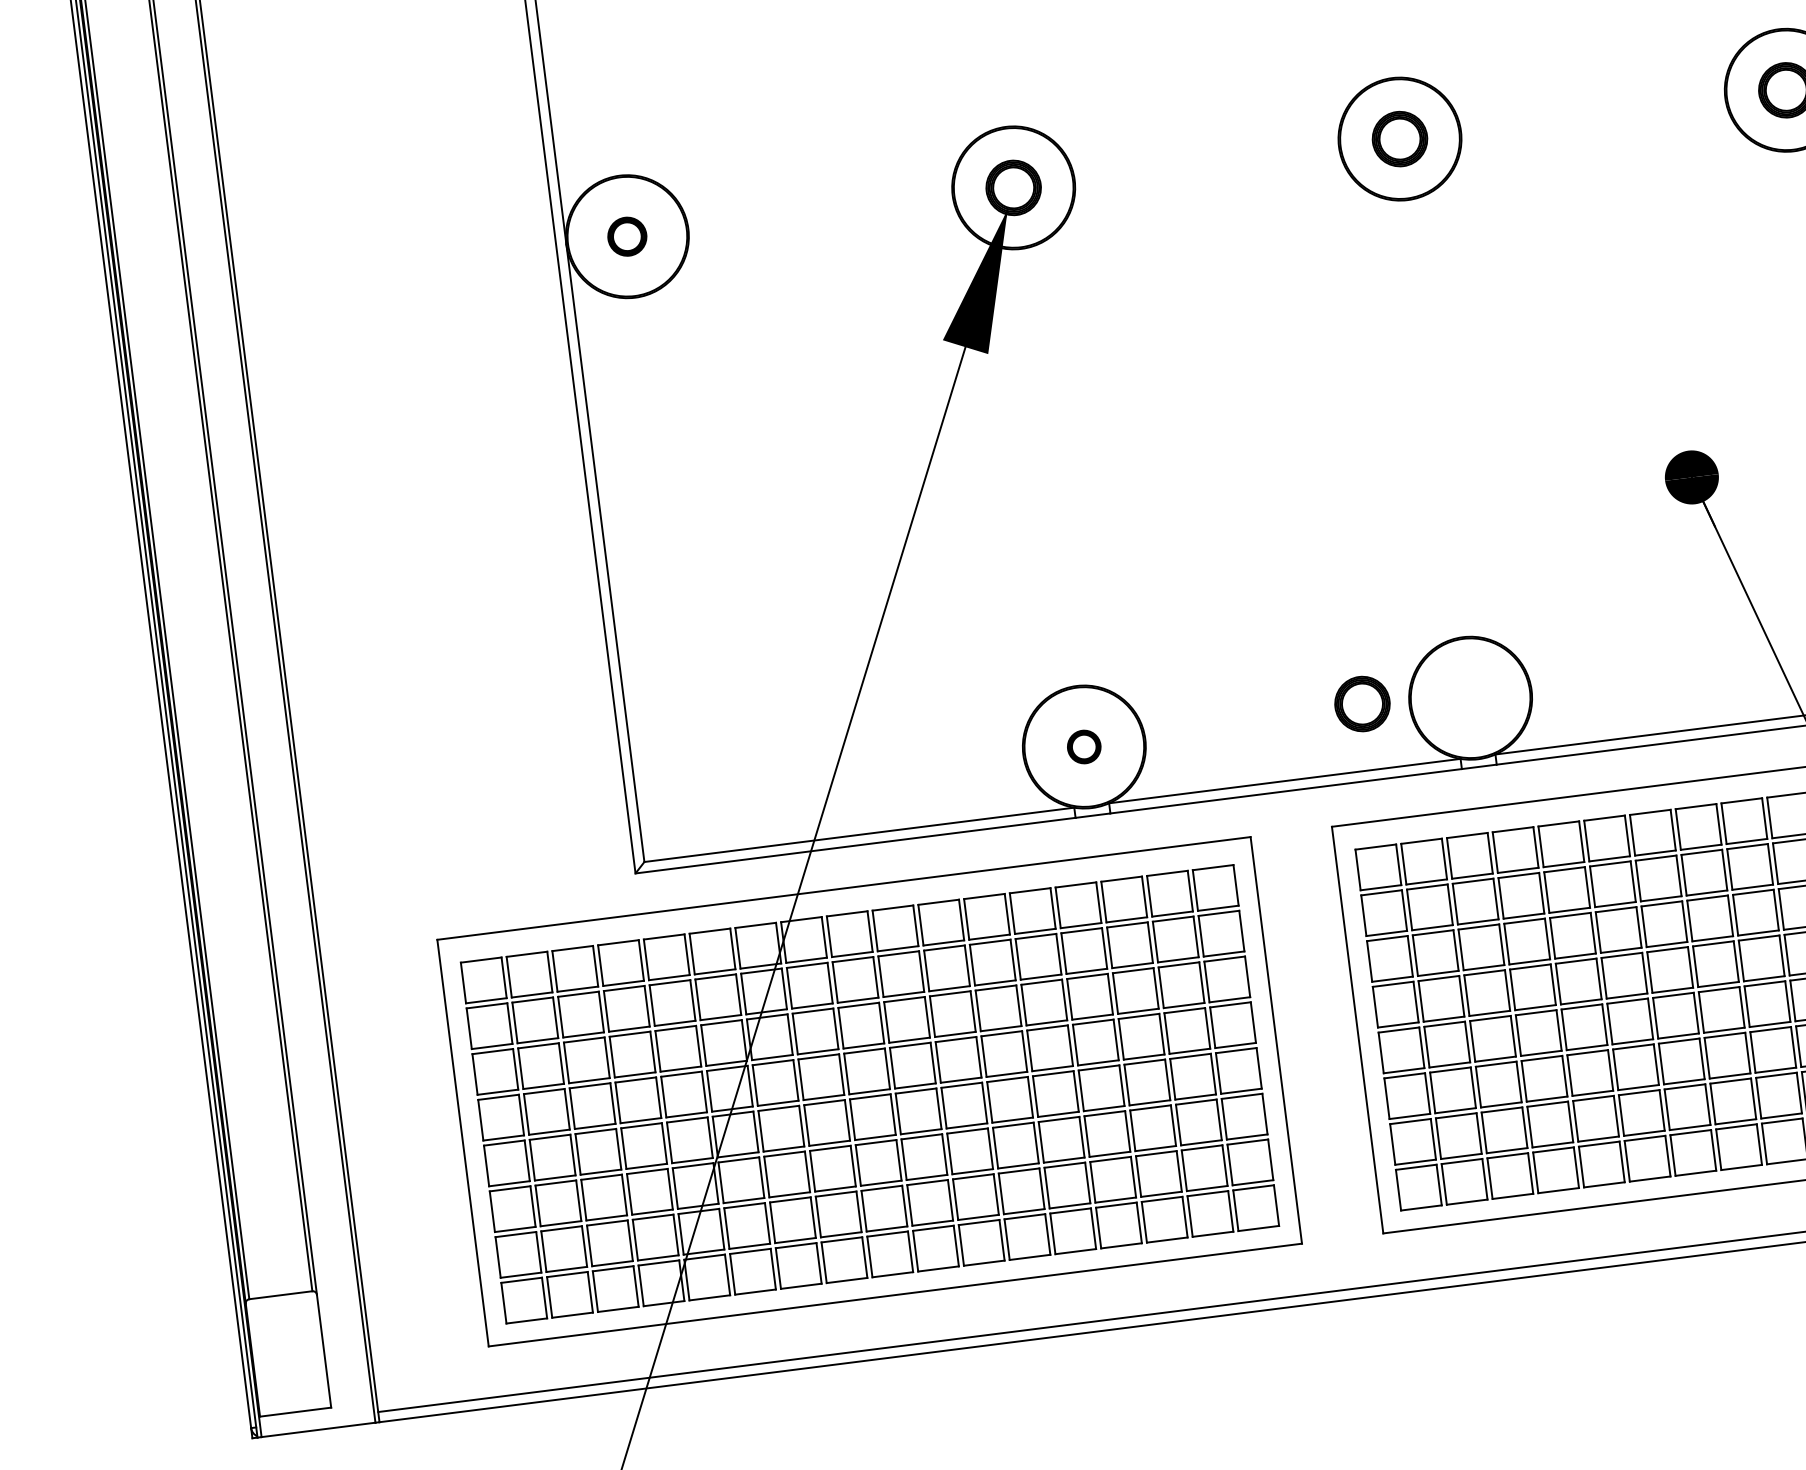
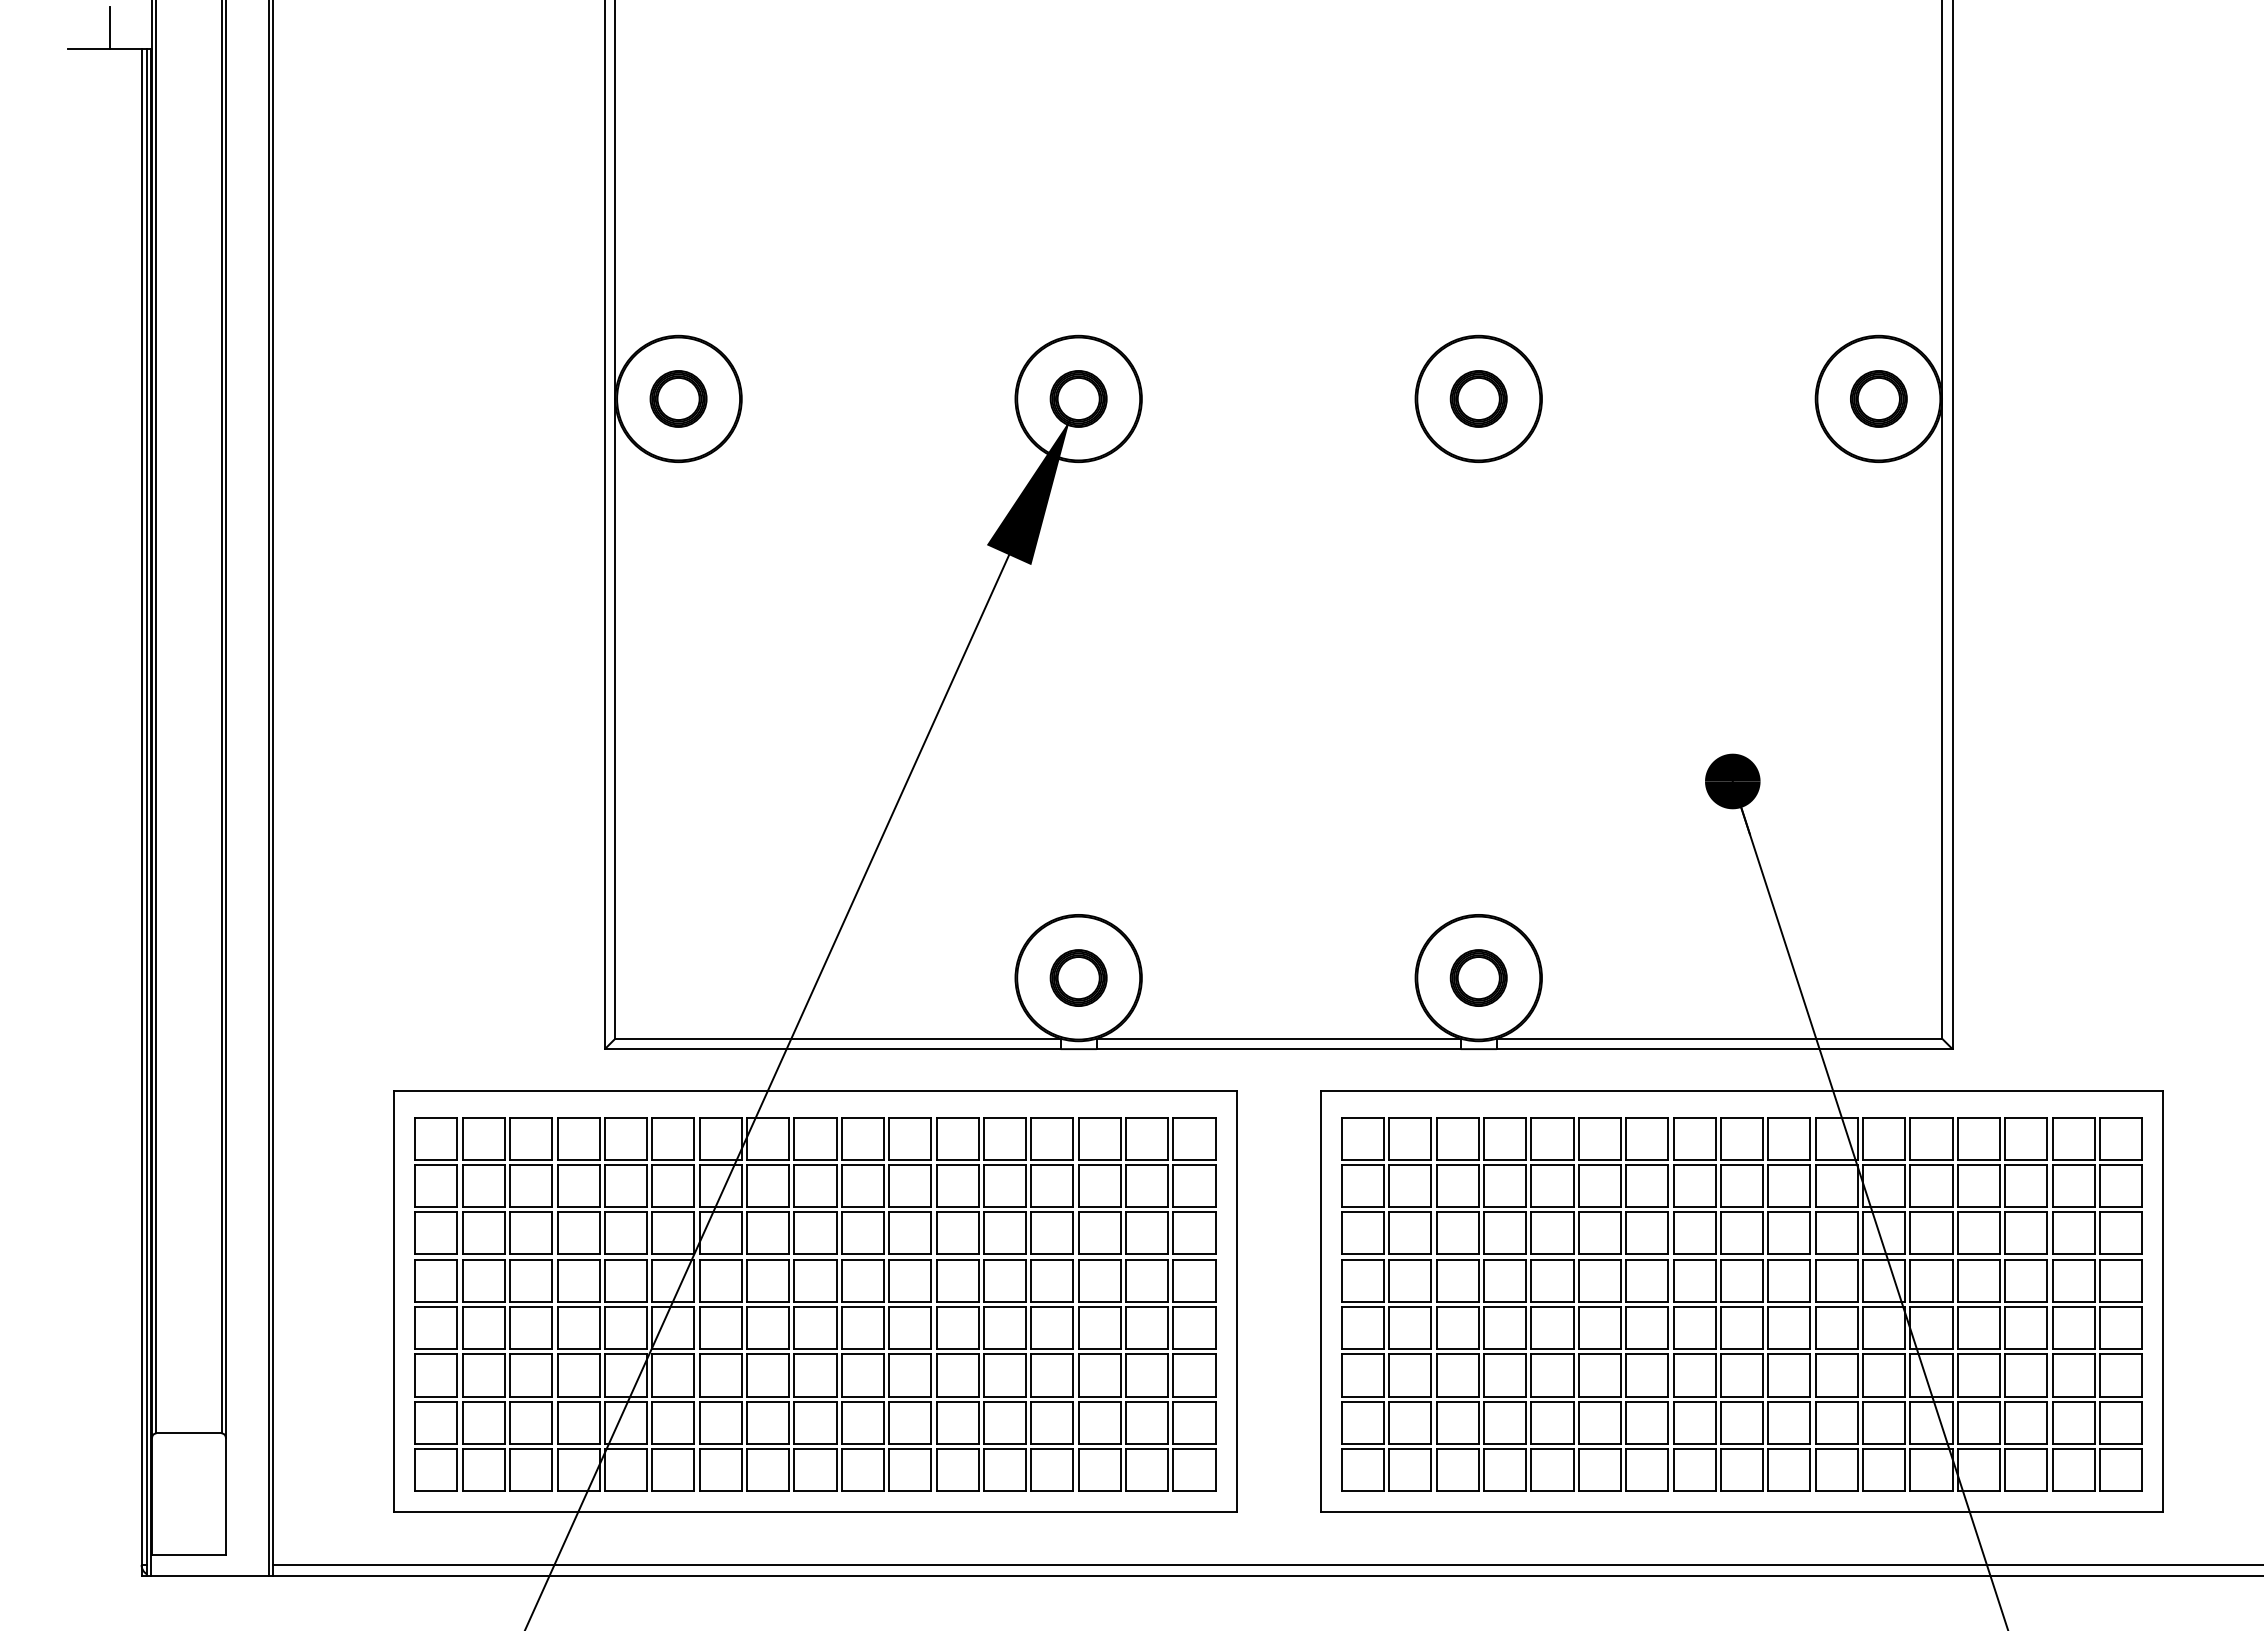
part: (627, 236) -> (678, 398), size x1.43
part: (1362, 703) -> (1478, 977), moved
part: (1084, 746) -> (1078, 977), size x1.67

